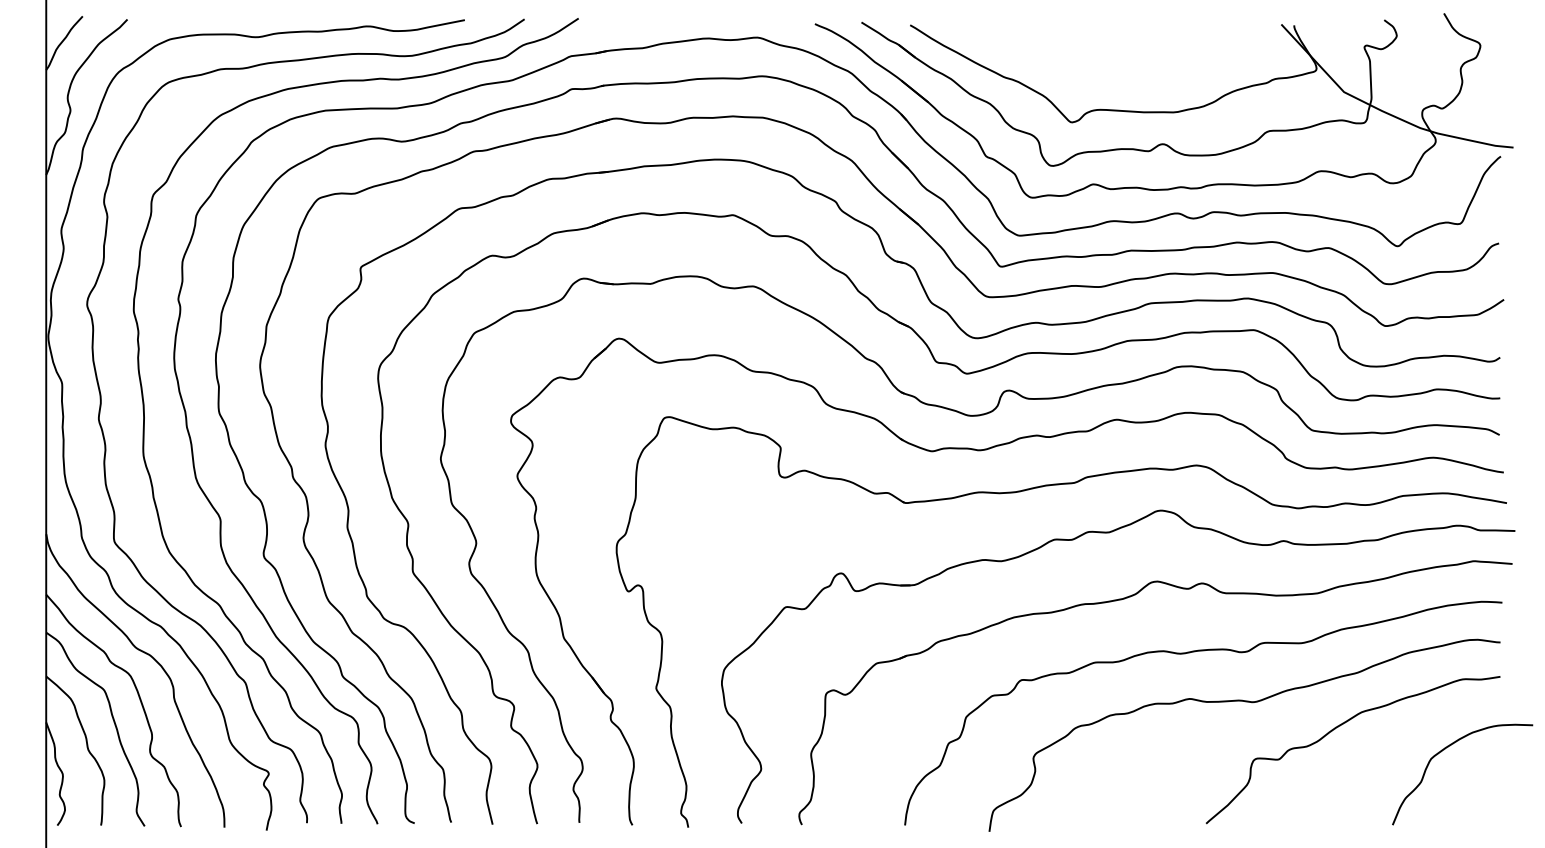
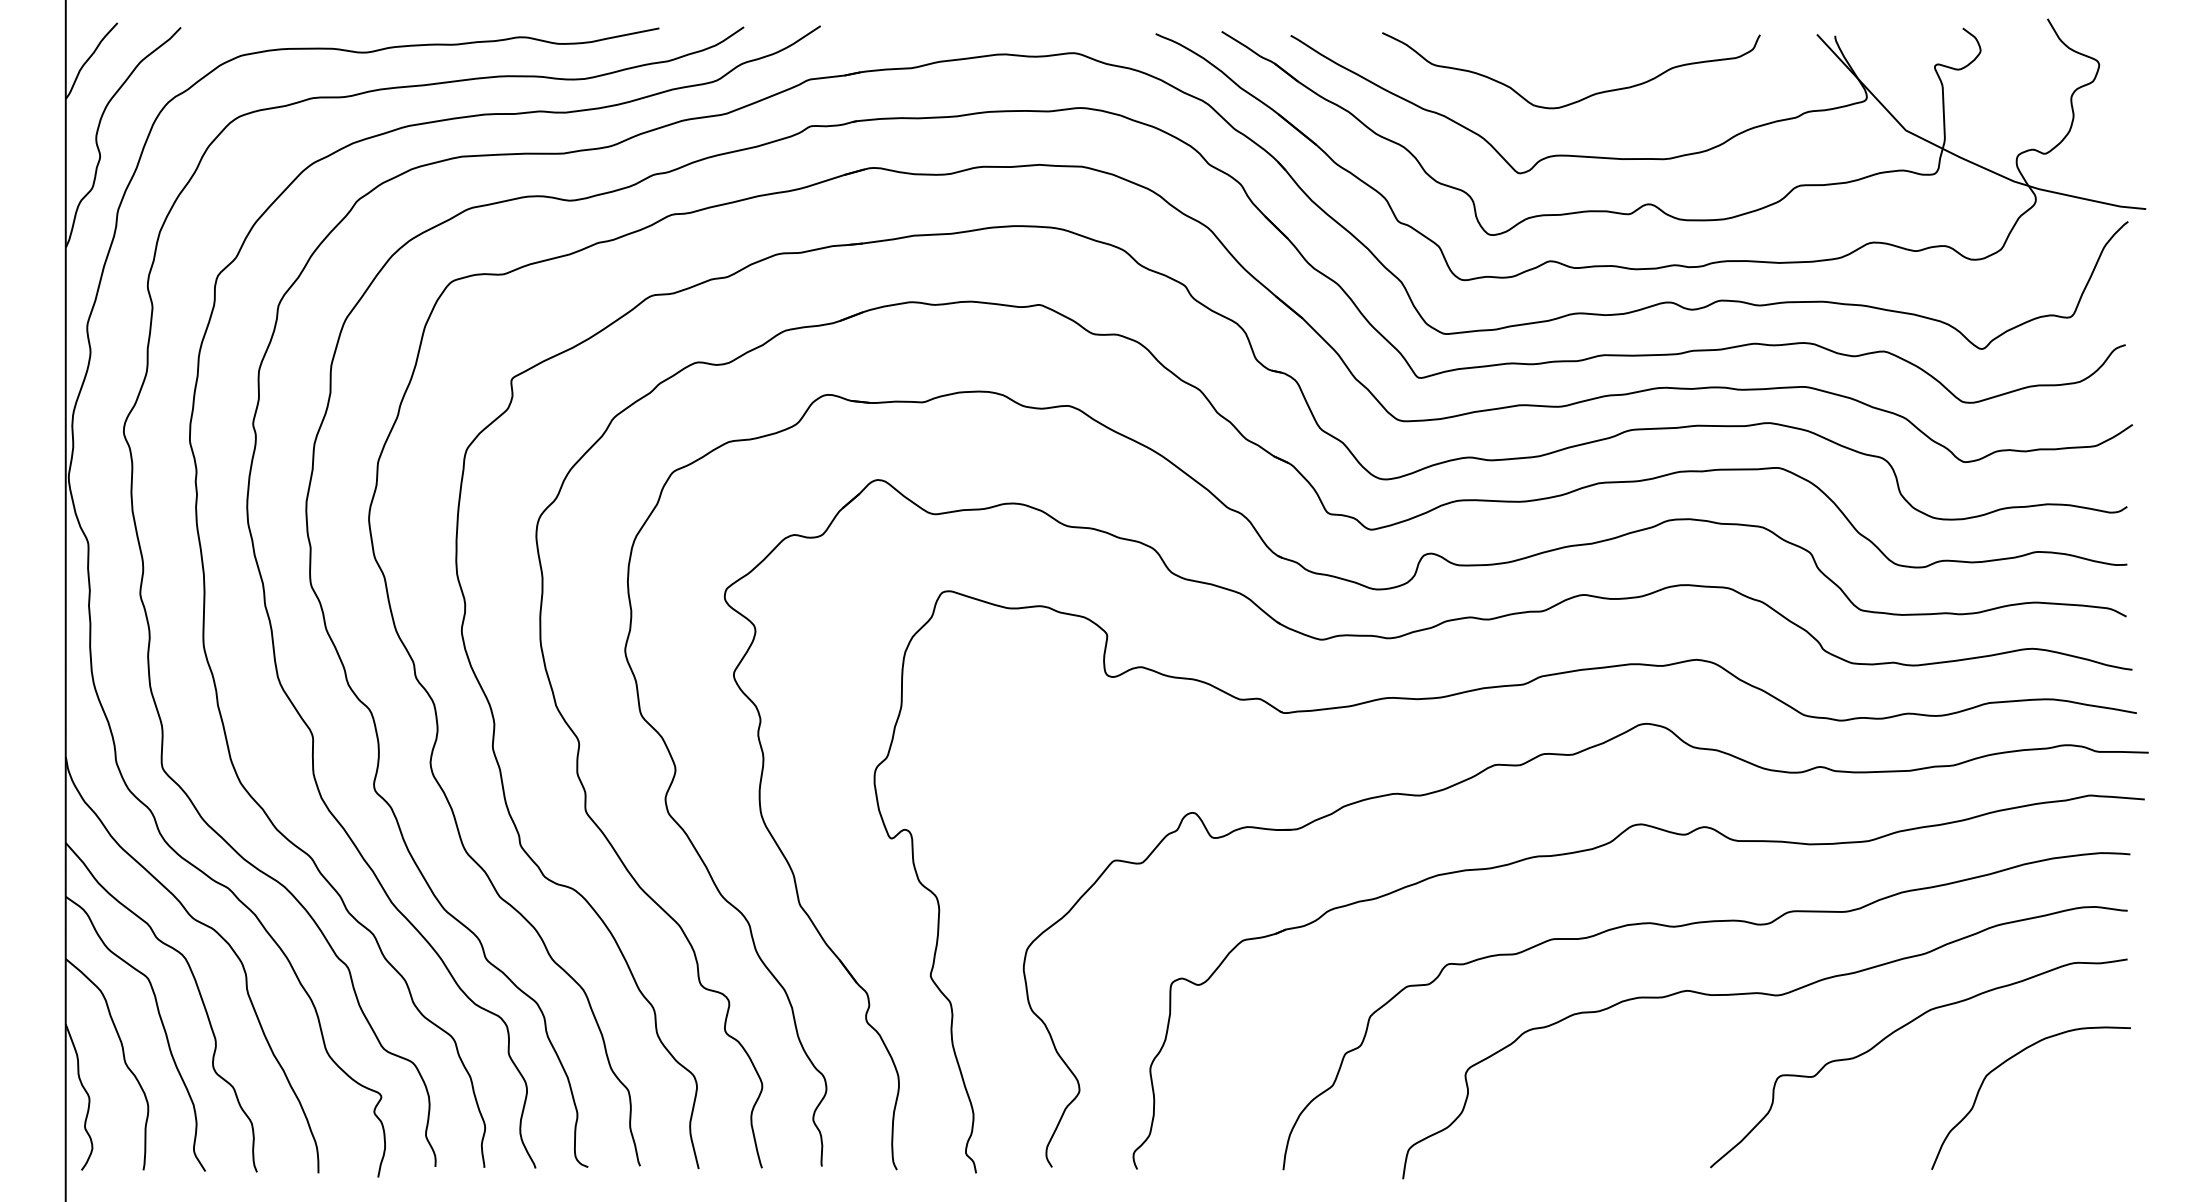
curve: (1117, 68) -> (1584, 97), added
curve: (1446, 748) -> (2007, 1061), moved

